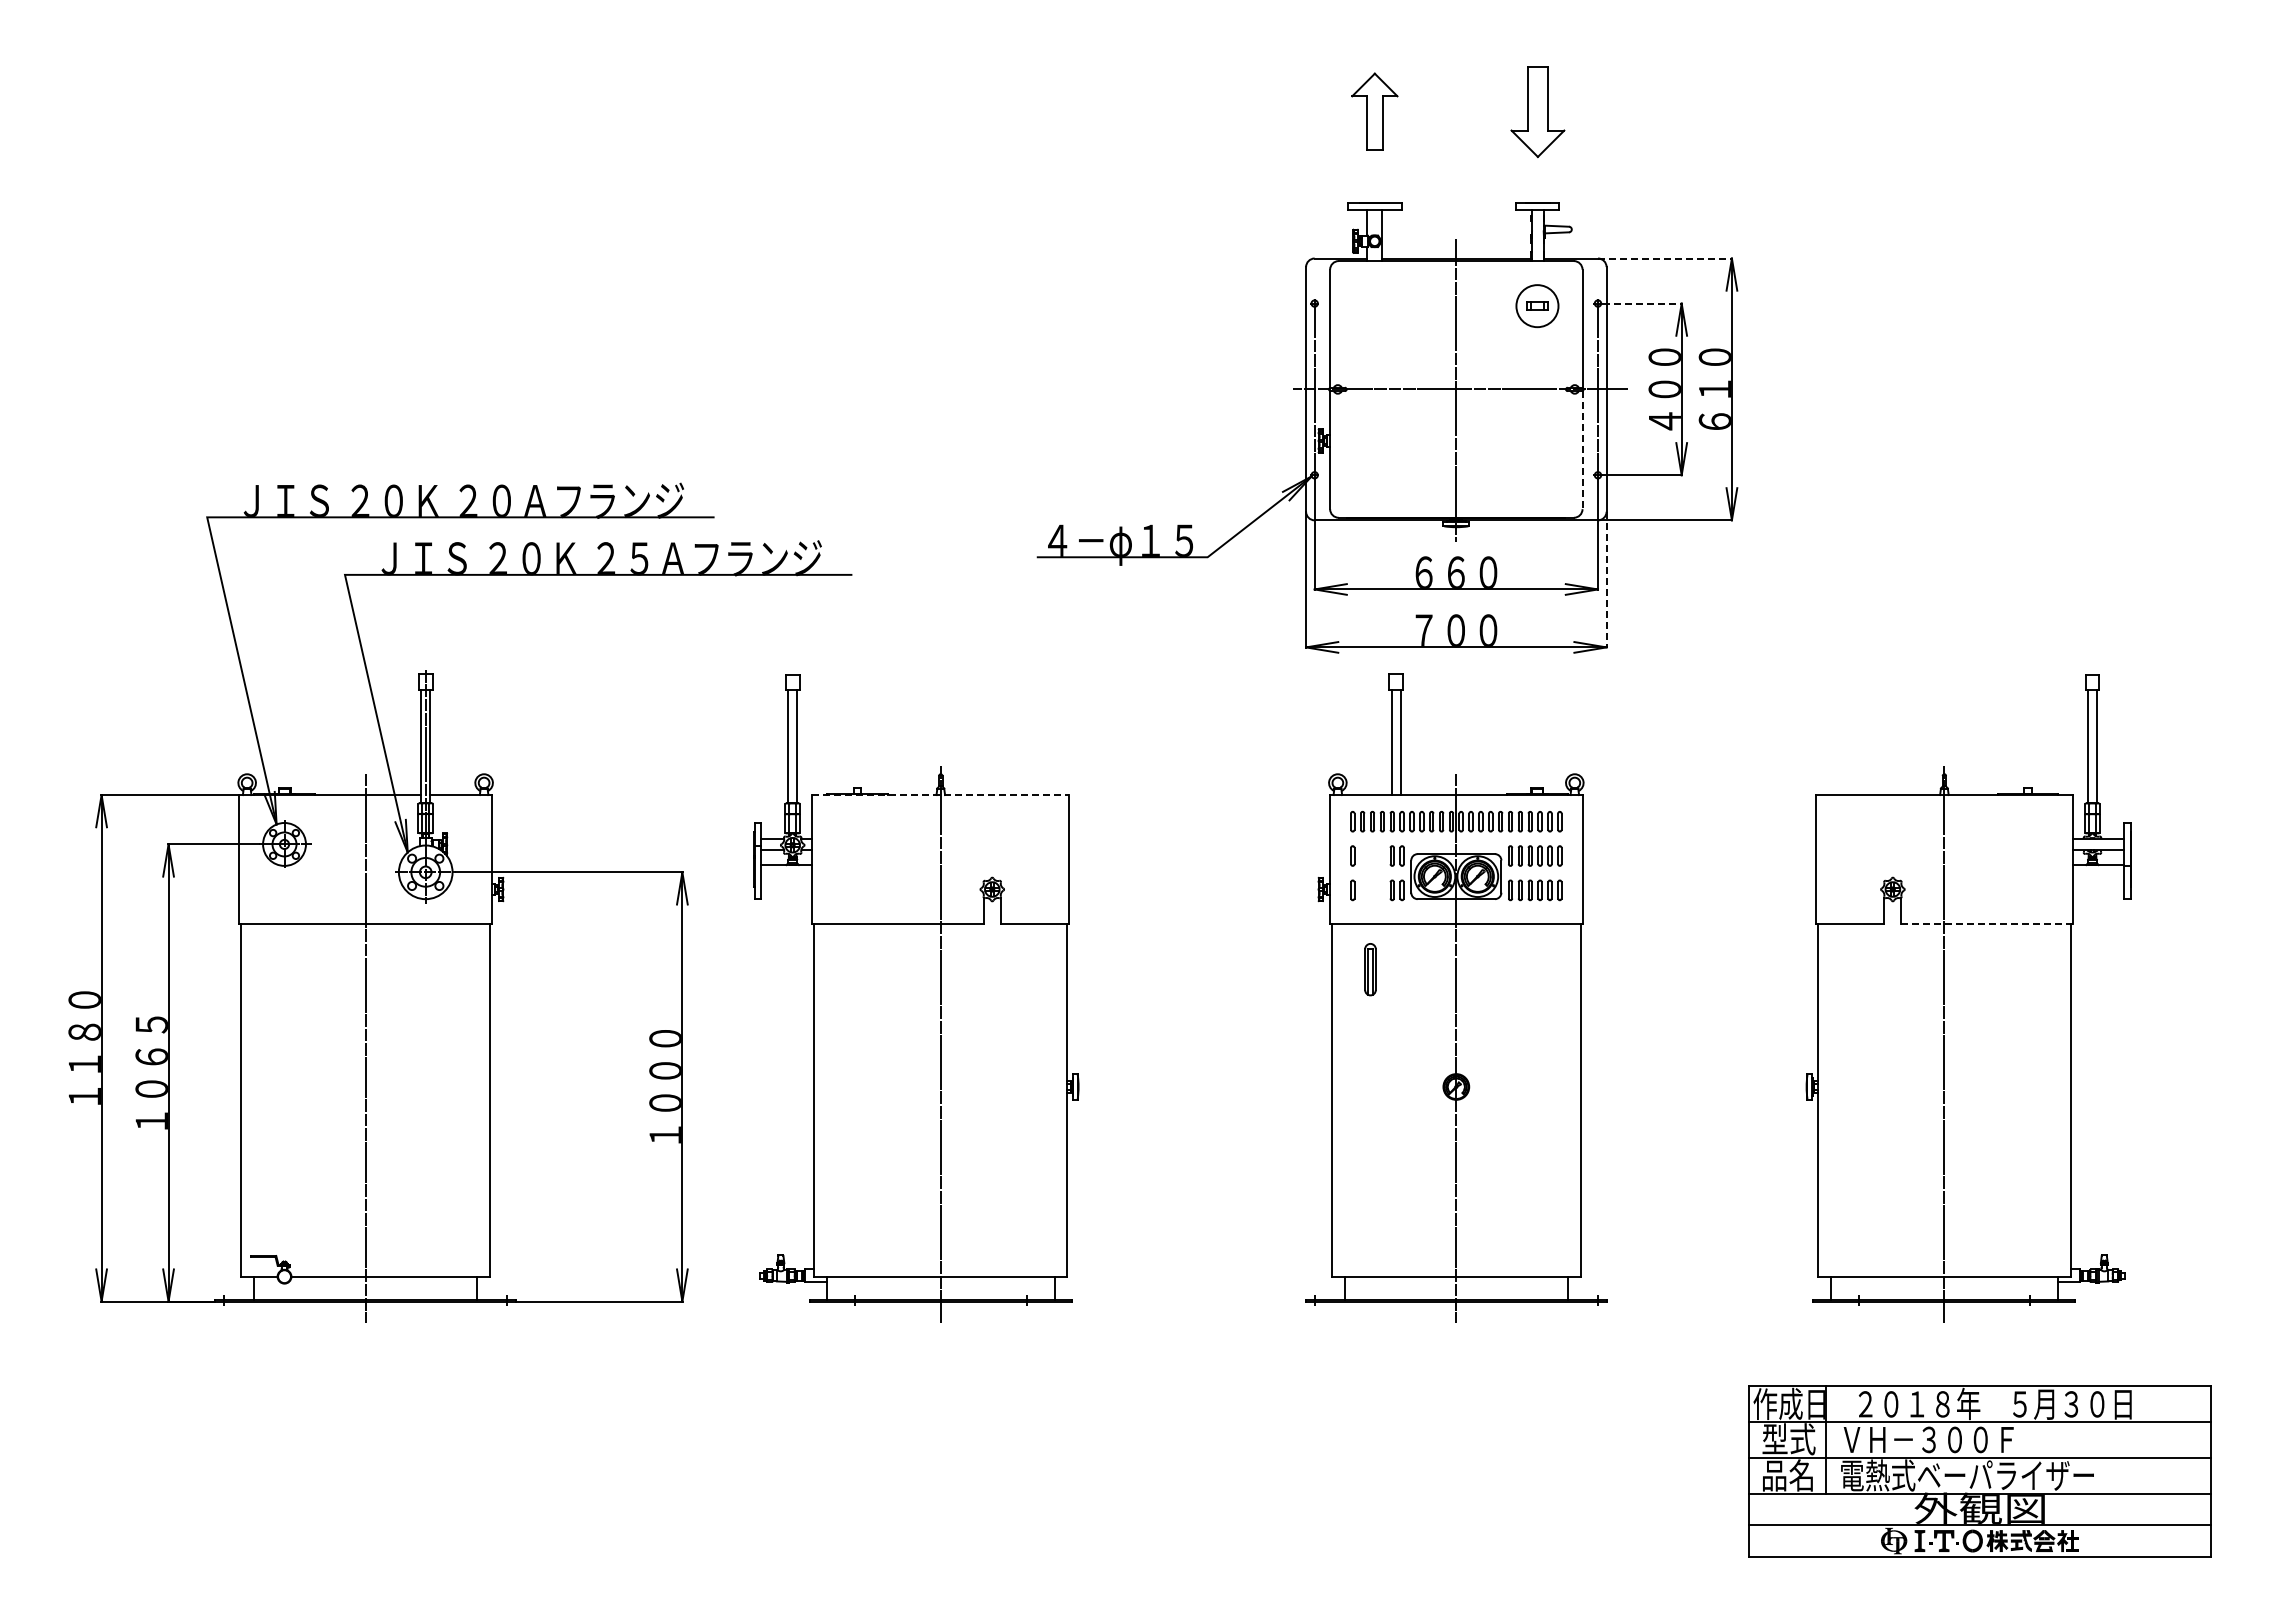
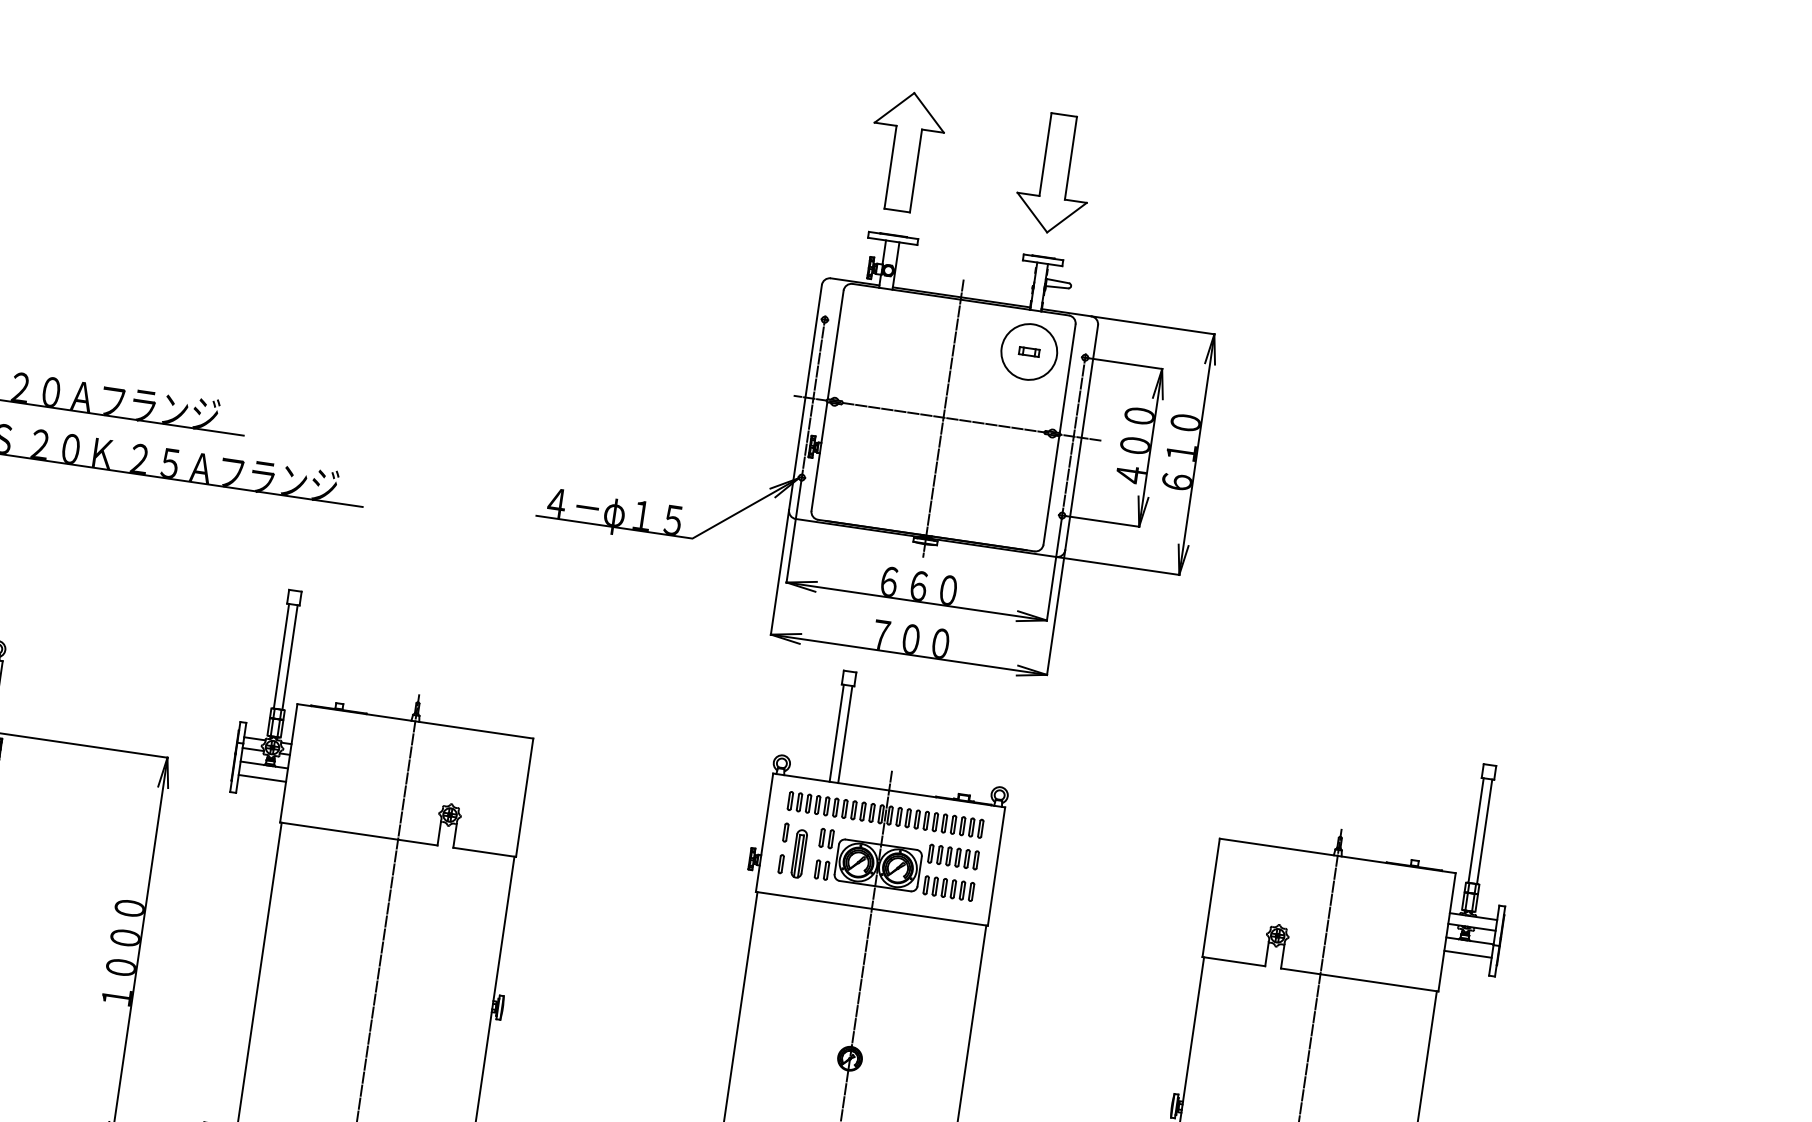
part: (1374, 111) -> (905, 151), size x1.67
part: (1537, 112) -> (1055, 174), size x1.43
line: (1665, 258) -> (1153, 325), dashed -> solid
line: (1642, 303) -> (1126, 363), dashed -> solid
circle: (1537, 306) -> (1029, 352), size x1.43
line: (1582, 450) -> (1051, 490), dashed -> solid
line: (1606, 579) -> (1056, 612), dashed -> solid
line: (941, 795) -> (415, 721), dashed -> solid
line: (786, 879) -> (262, 778), added
line: (2098, 879) -> (1468, 954), added
line: (1987, 923) -> (1360, 979), dashed -> solid
part: (1370, 969) -> (799, 853), moved

